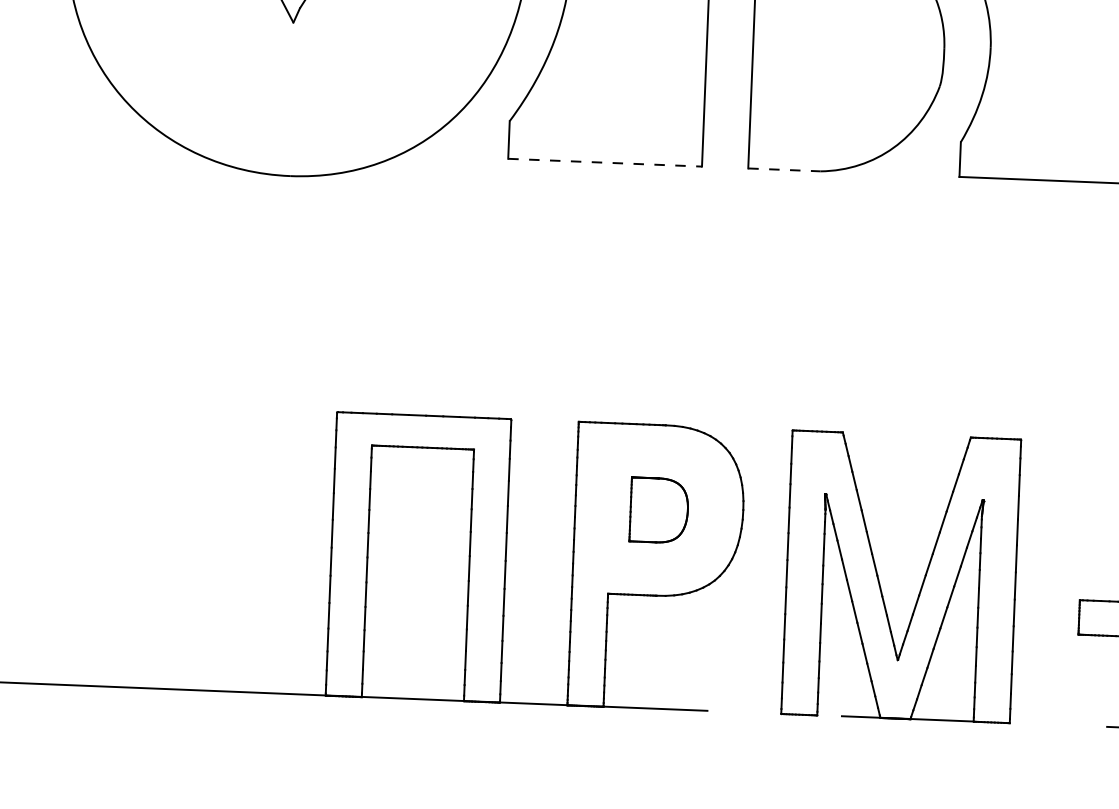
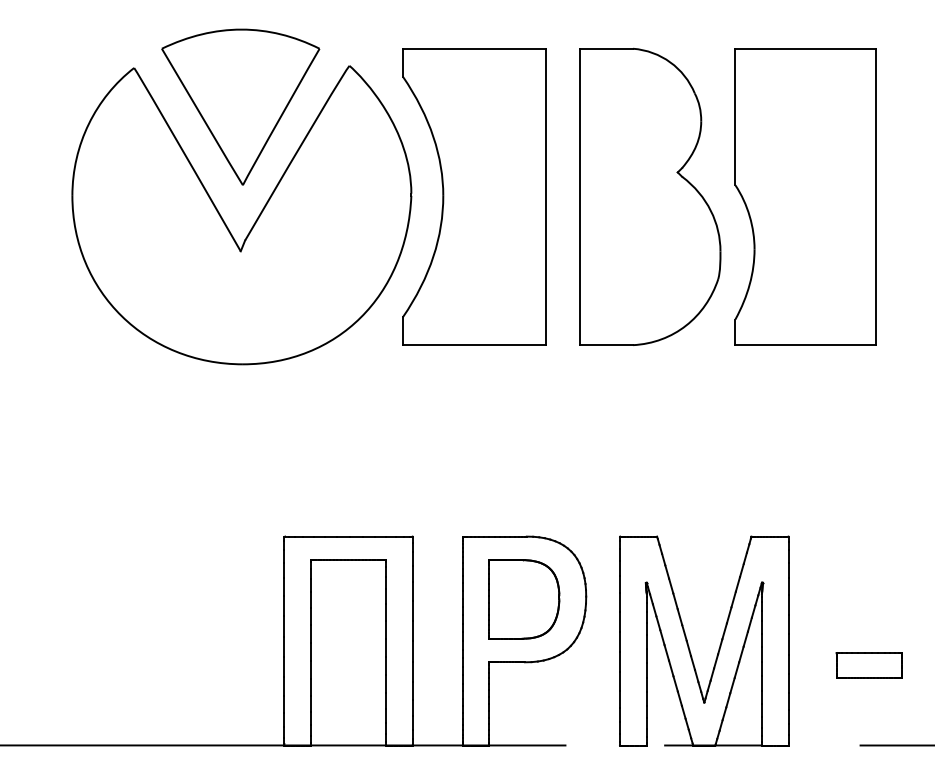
line: (605, 163) -> (474, 345), dashed -> solid
line: (784, 170) -> (606, 345), dashed -> solid
part: (659, 510) -> (524, 599), size x1.67

